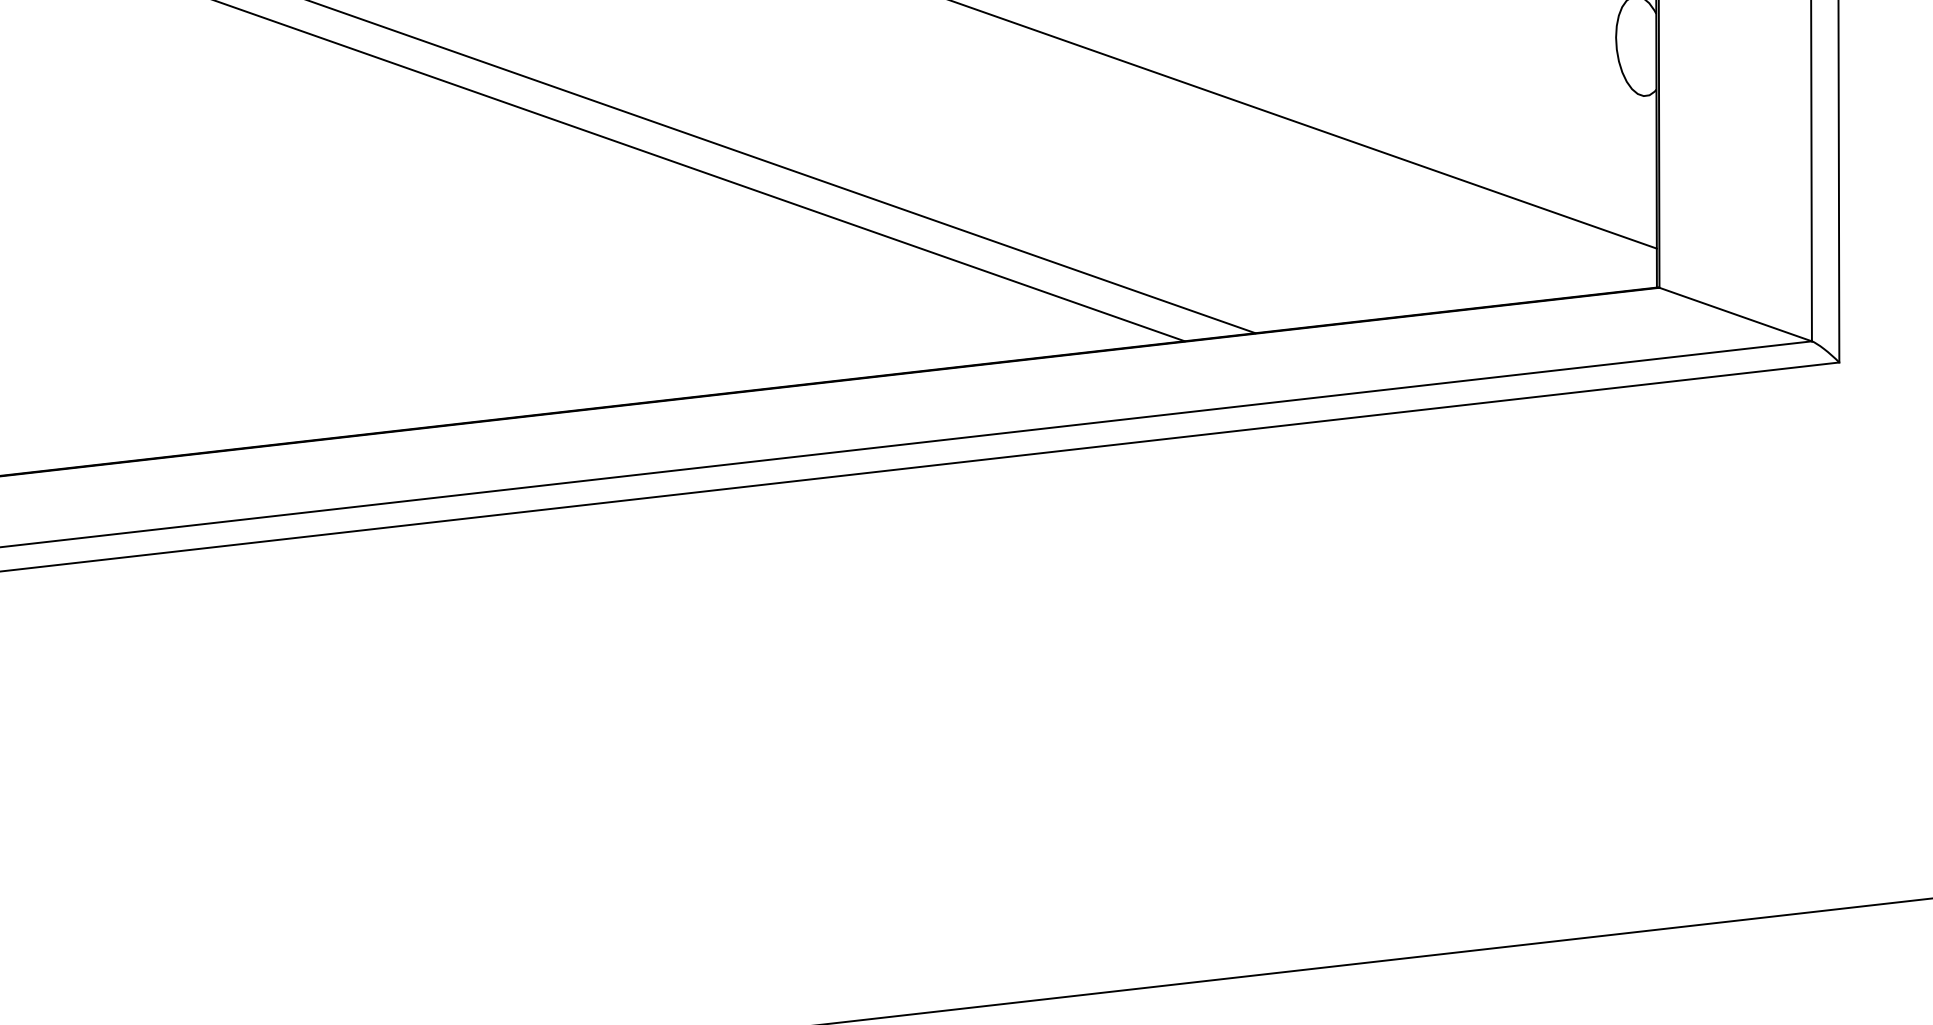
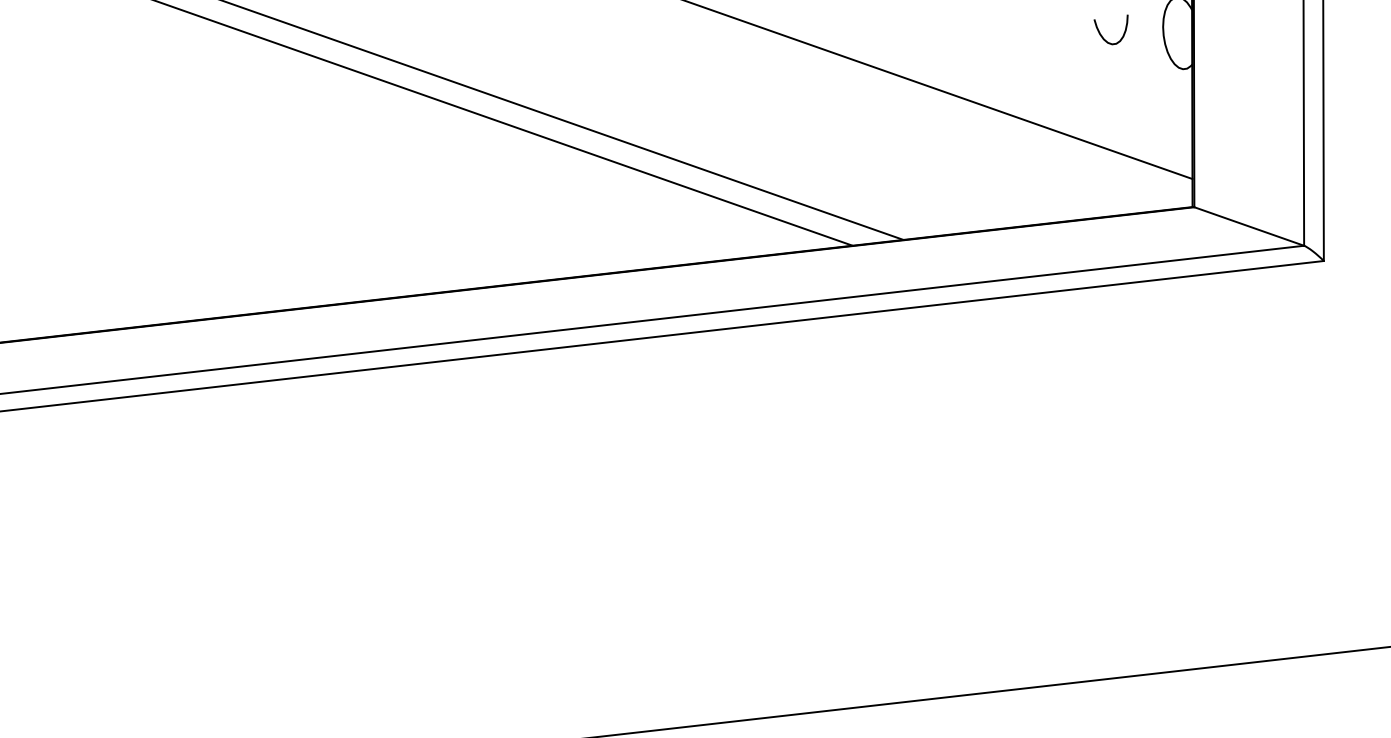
curve: (1531, 49) -> (1102, 35), added

